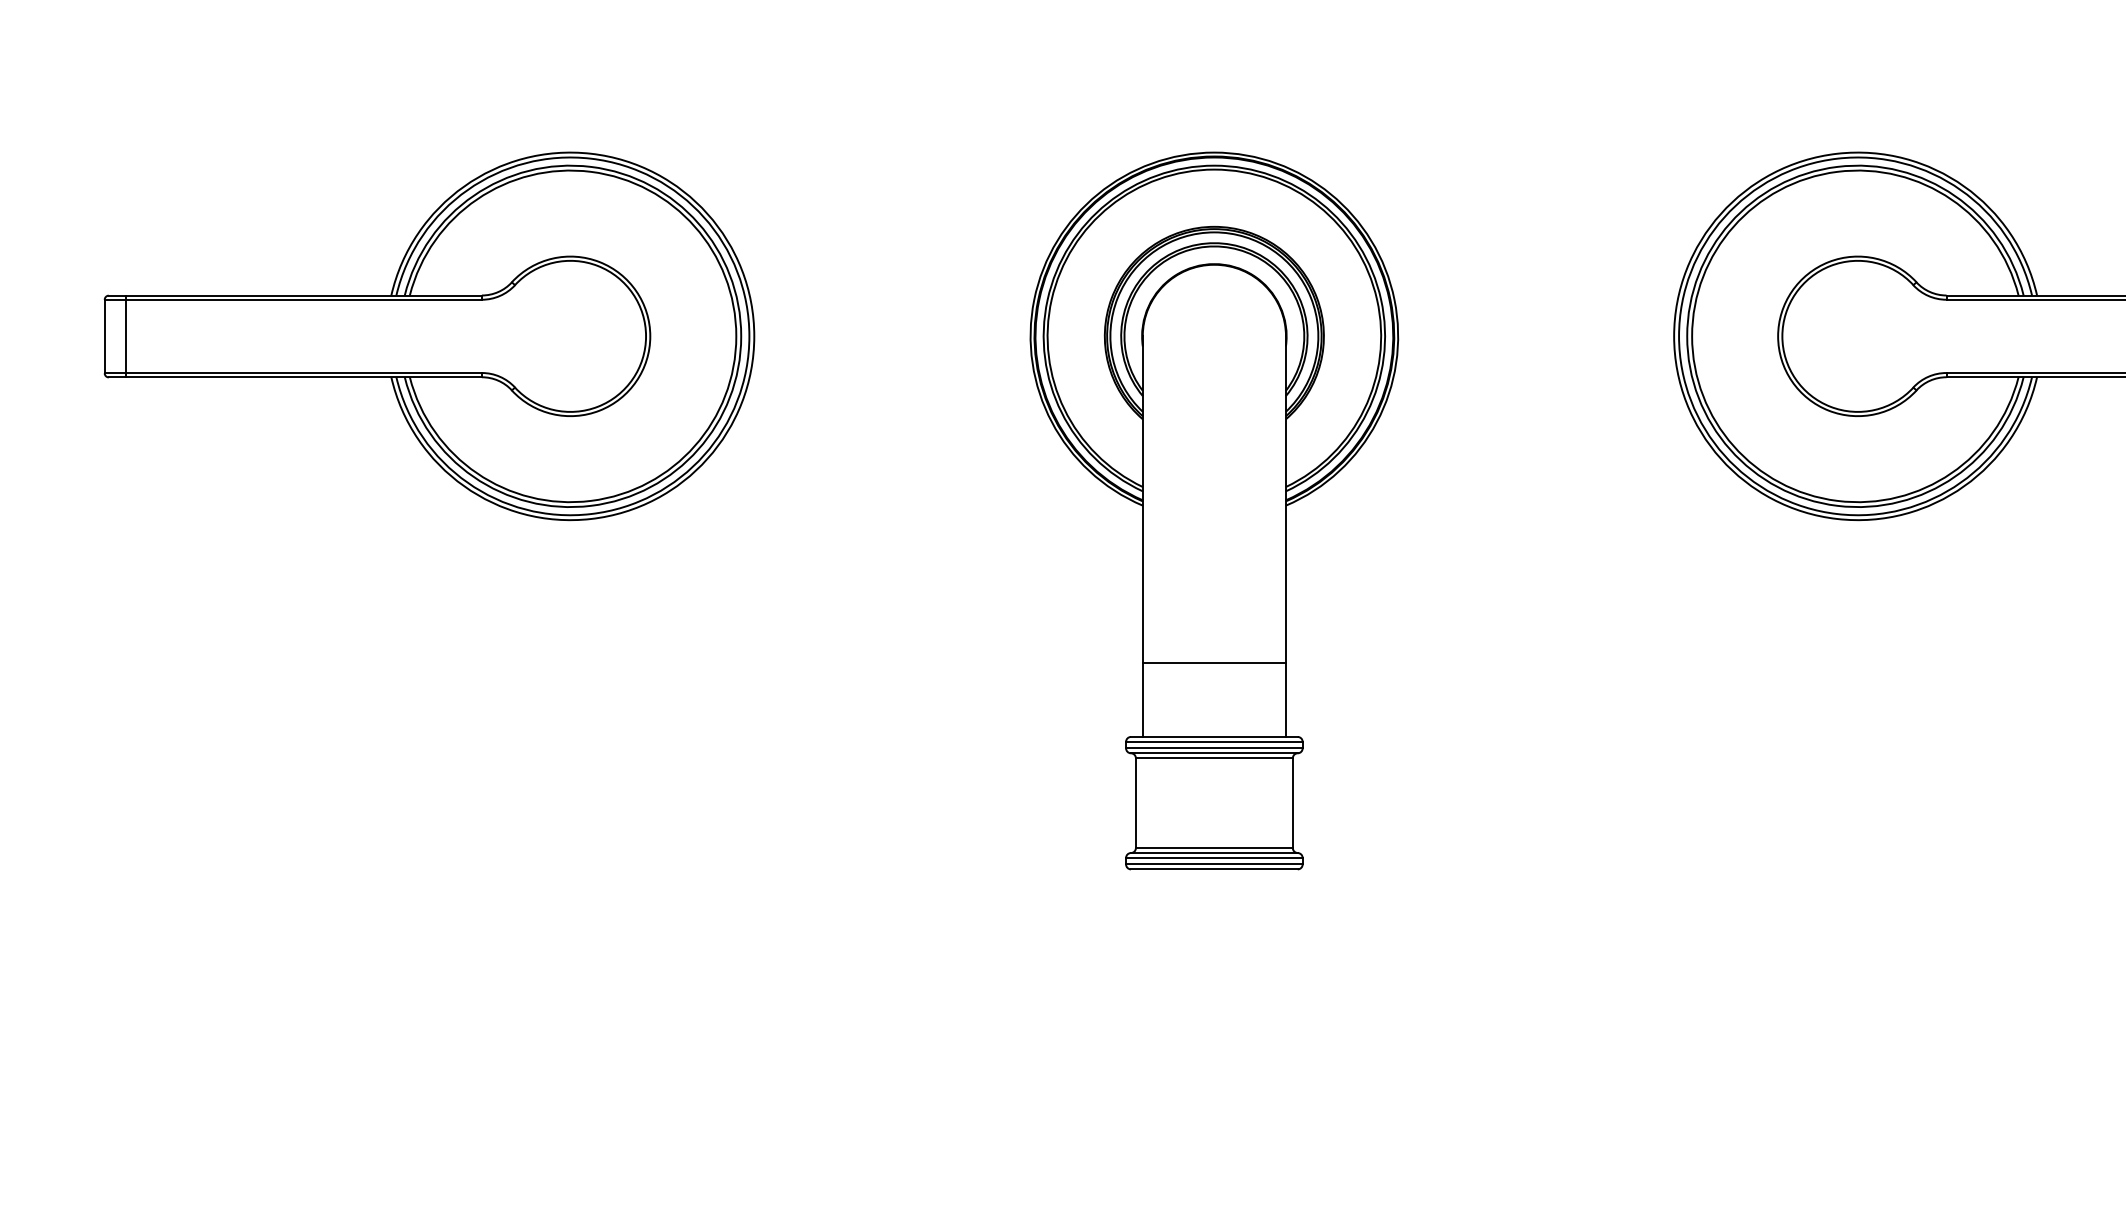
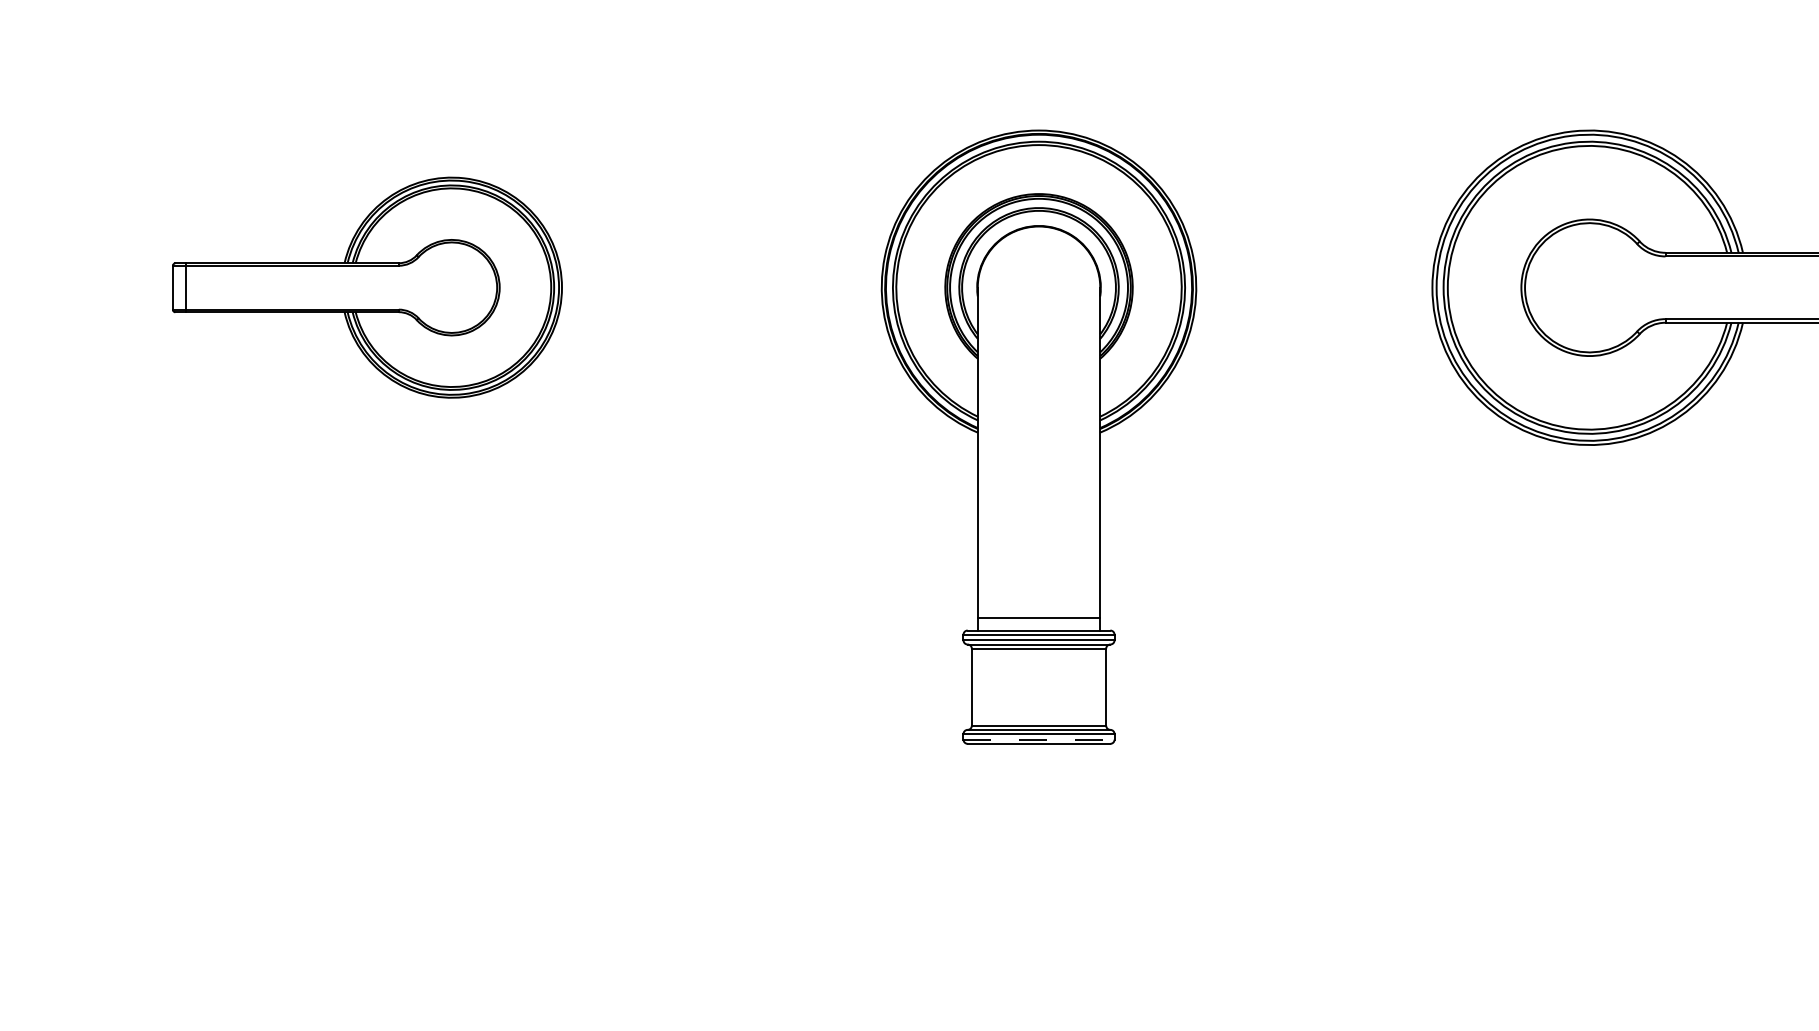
part: (429, 336) -> (367, 287), size x0.7
line: (1213, 663) -> (1038, 617), moved
line: (1214, 864) -> (1039, 739), solid -> dashed

